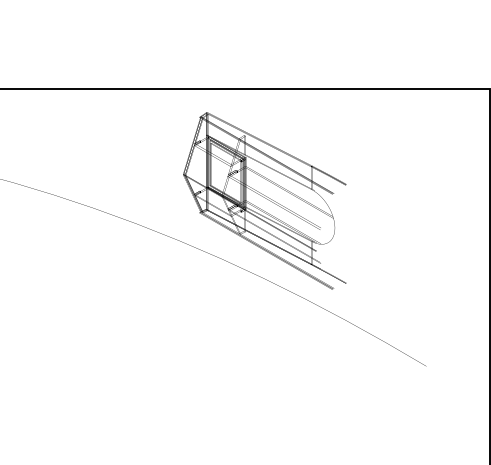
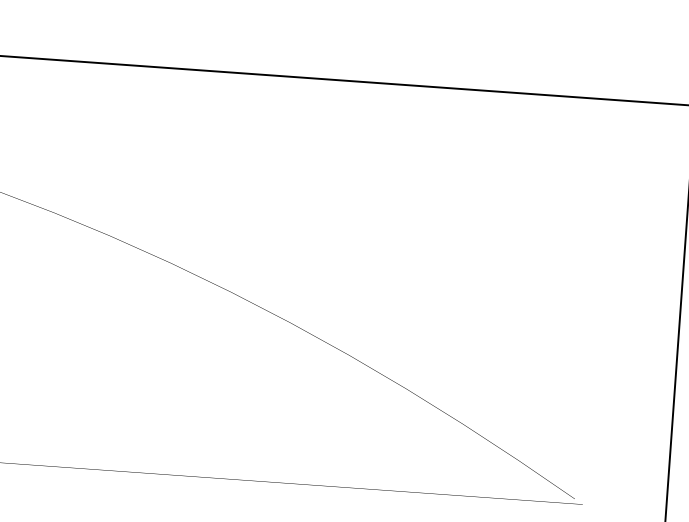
part: (264, 200) -> (358, 242), removed

